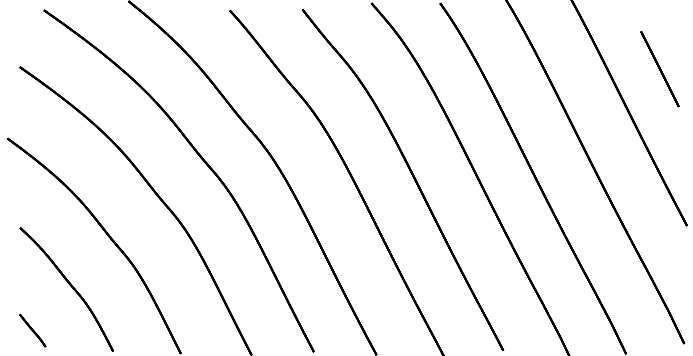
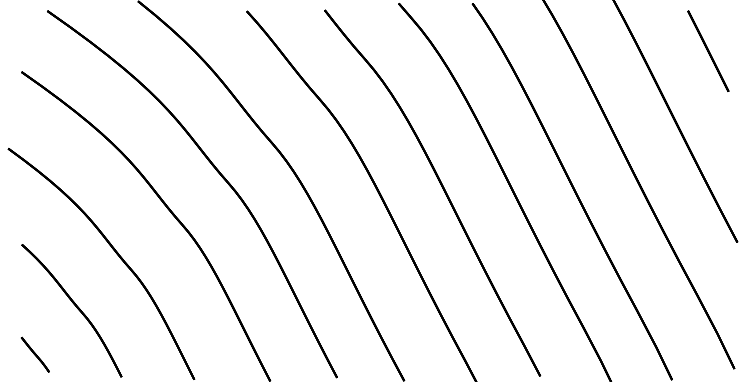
line: (660, 68) -> (708, 50), moved

